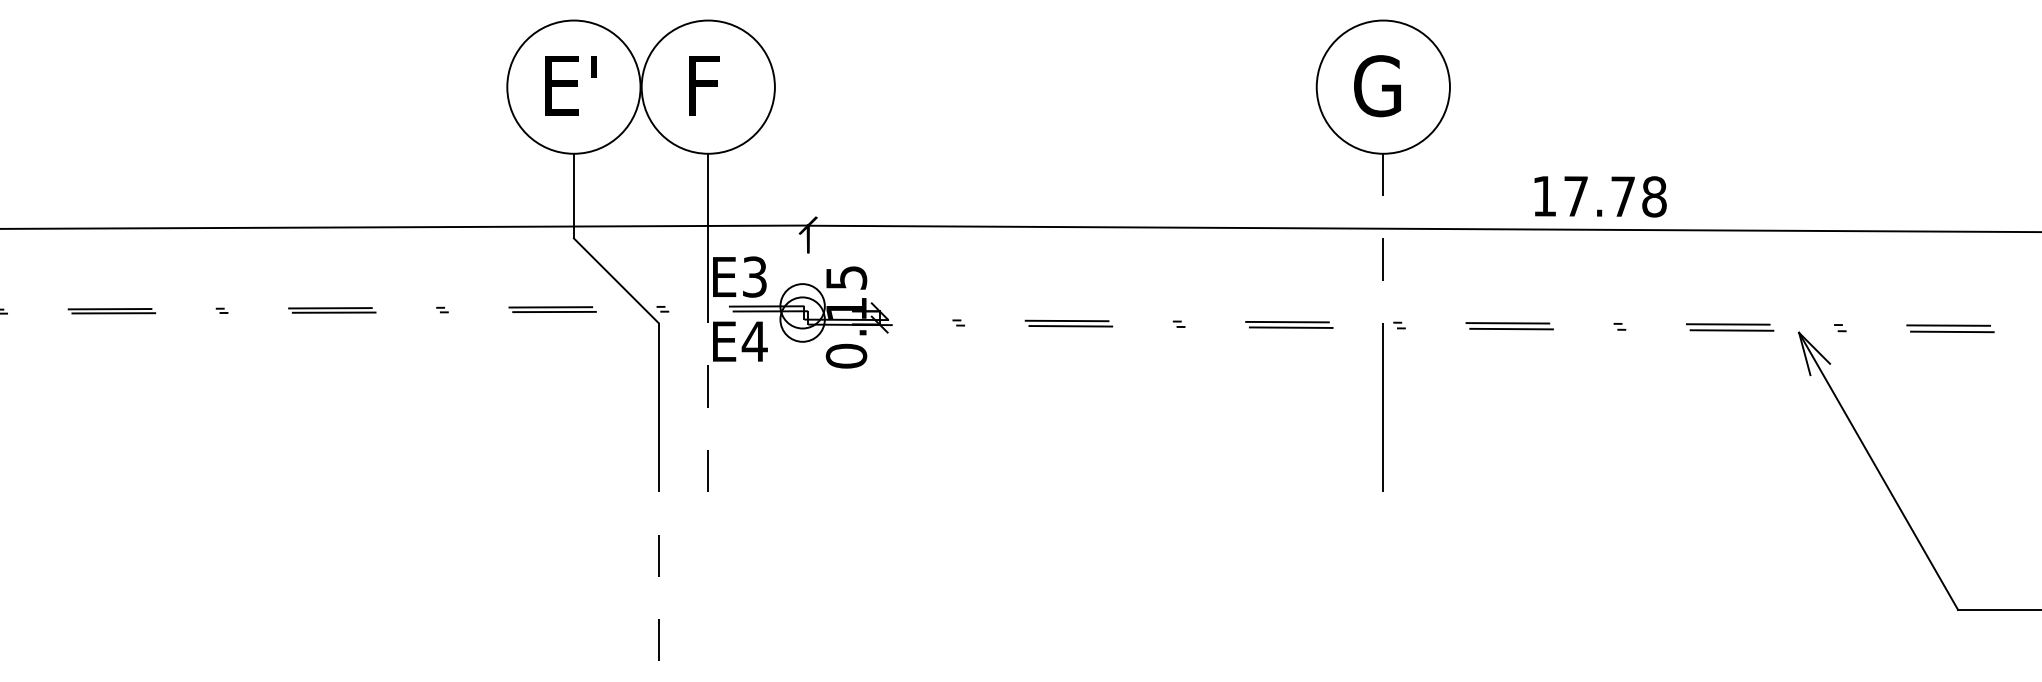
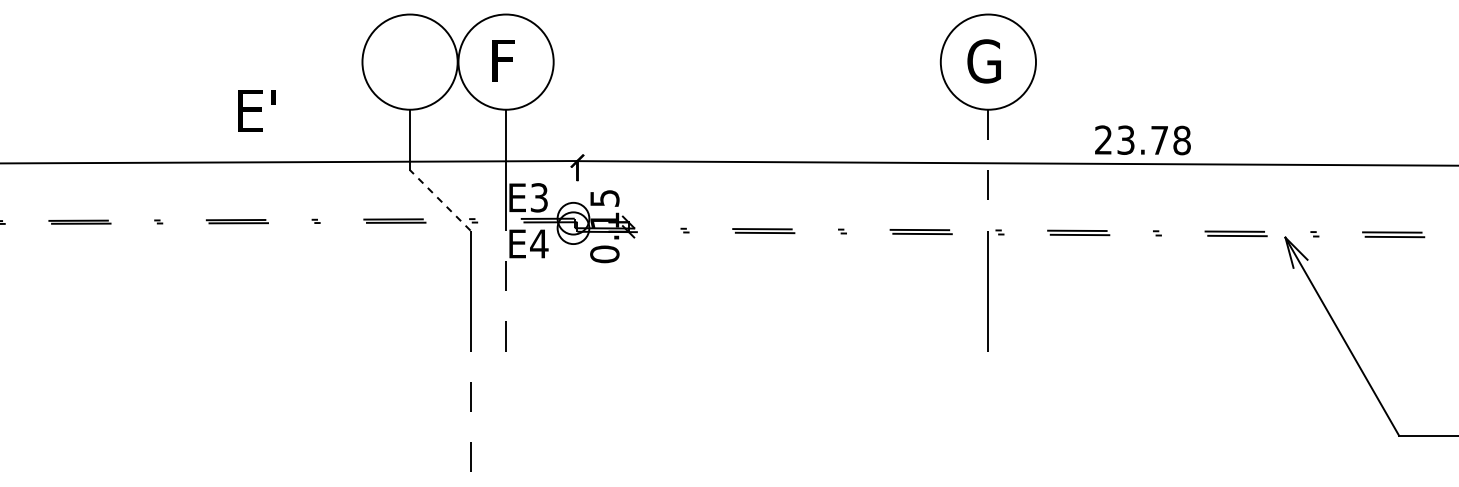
text: (570, 84) -> (256, 110), moved
text: (1559, 195) -> (1114, 139), 17.78 -> 23.78
line: (616, 280) -> (440, 200), solid -> dashed

